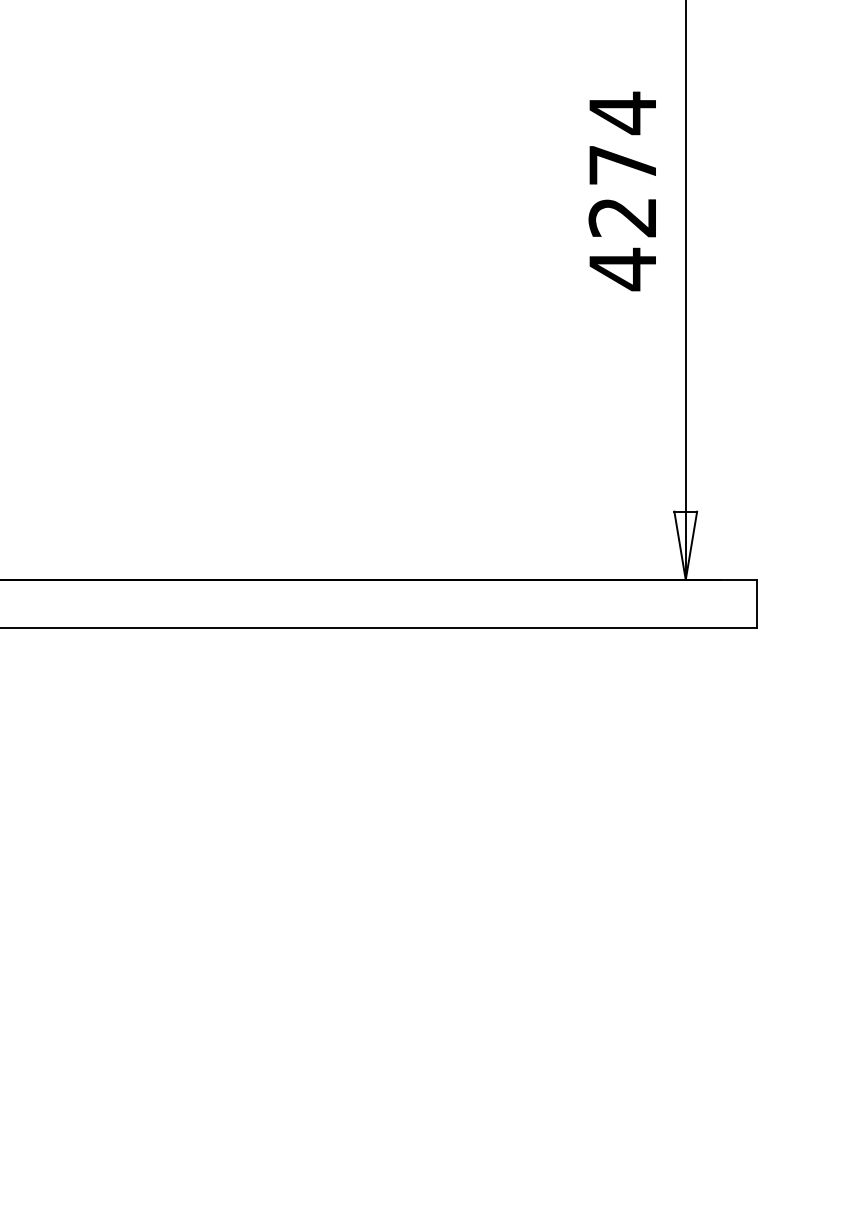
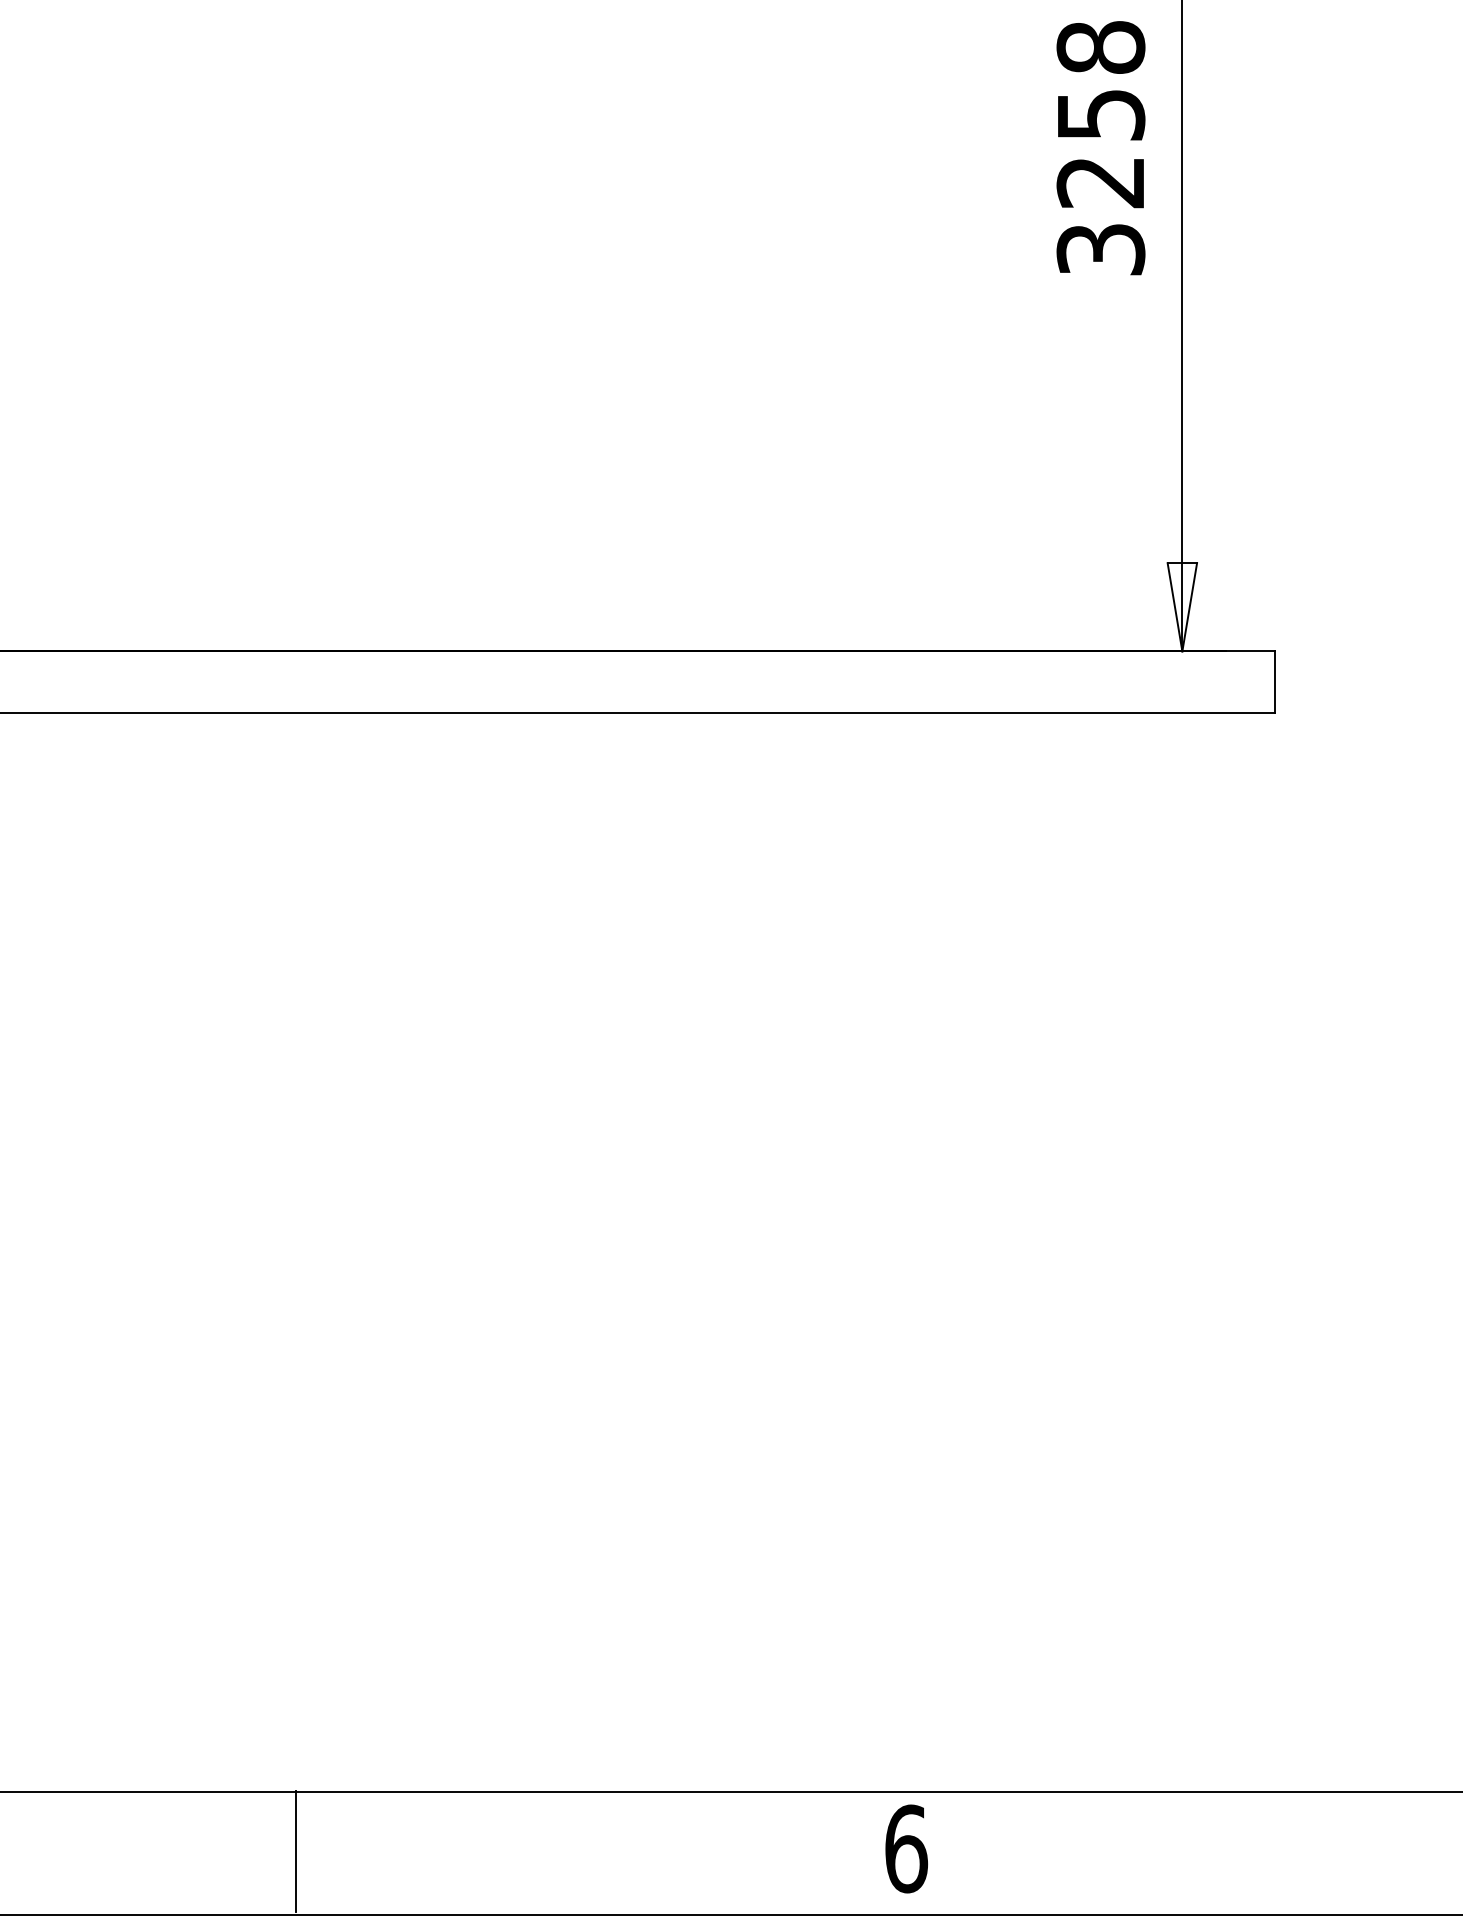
text: (622, 191) -> (1100, 148), 4274 -> 3258

